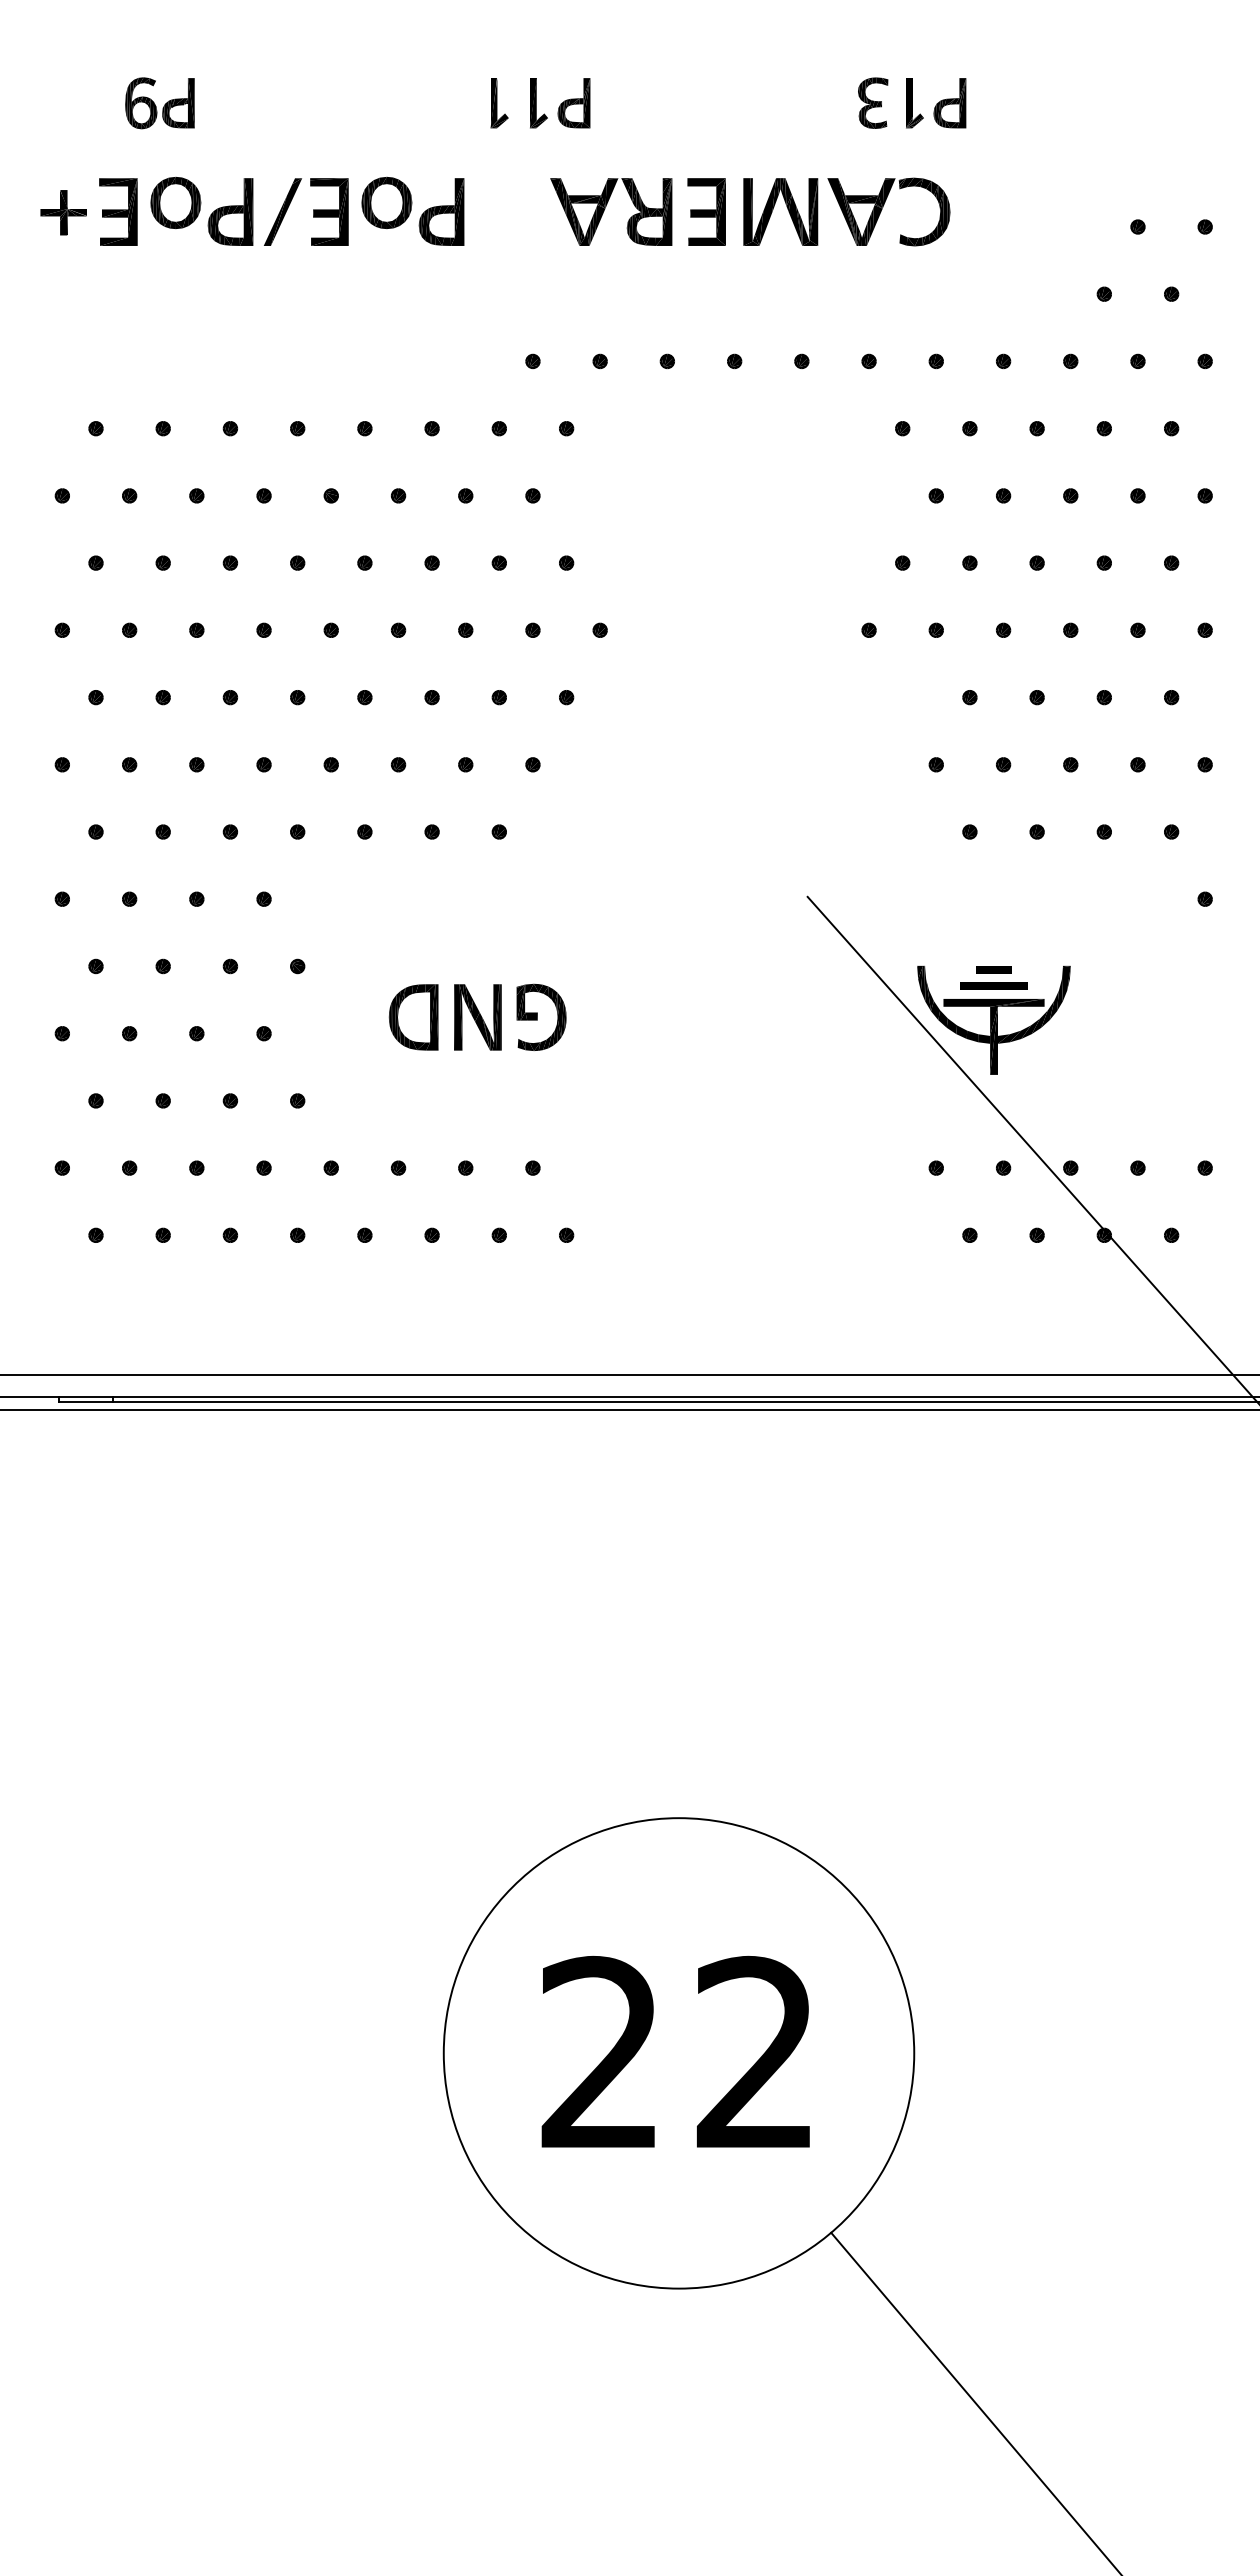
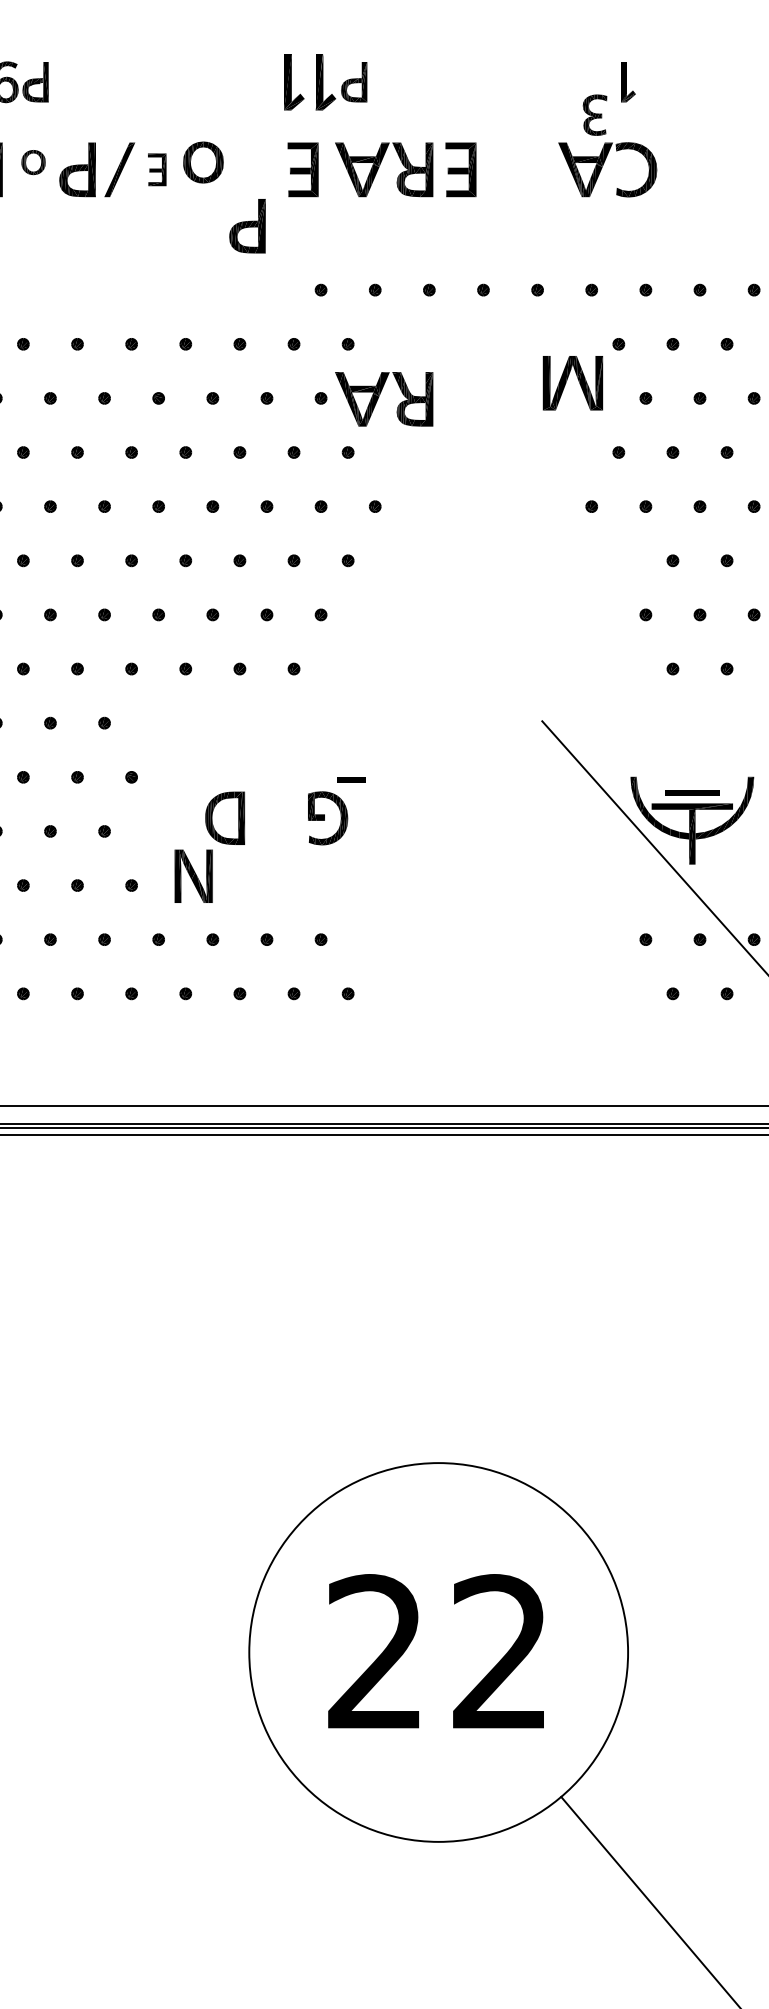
part: (873, 102) -> (595, 114), moved
part: (499, 103) -> (294, 82), size x1.4
part: (538, 103) -> (325, 82), size x1.4
part: (949, 103) -> (656, 82), removed
part: (175, 202) -> (33, 162), size x0.6
part: (774, 207) -> (567, 379), moved
part: (329, 211) -> (157, 169), size x0.6
part: (441, 211) -> (247, 225), moved
part: (510, 211) -> (303, 169), added
part: (605, 494) -> (379, 397), added
part: (993, 969) -> (351, 779), moved
part: (477, 1017) -> (193, 876), moved

